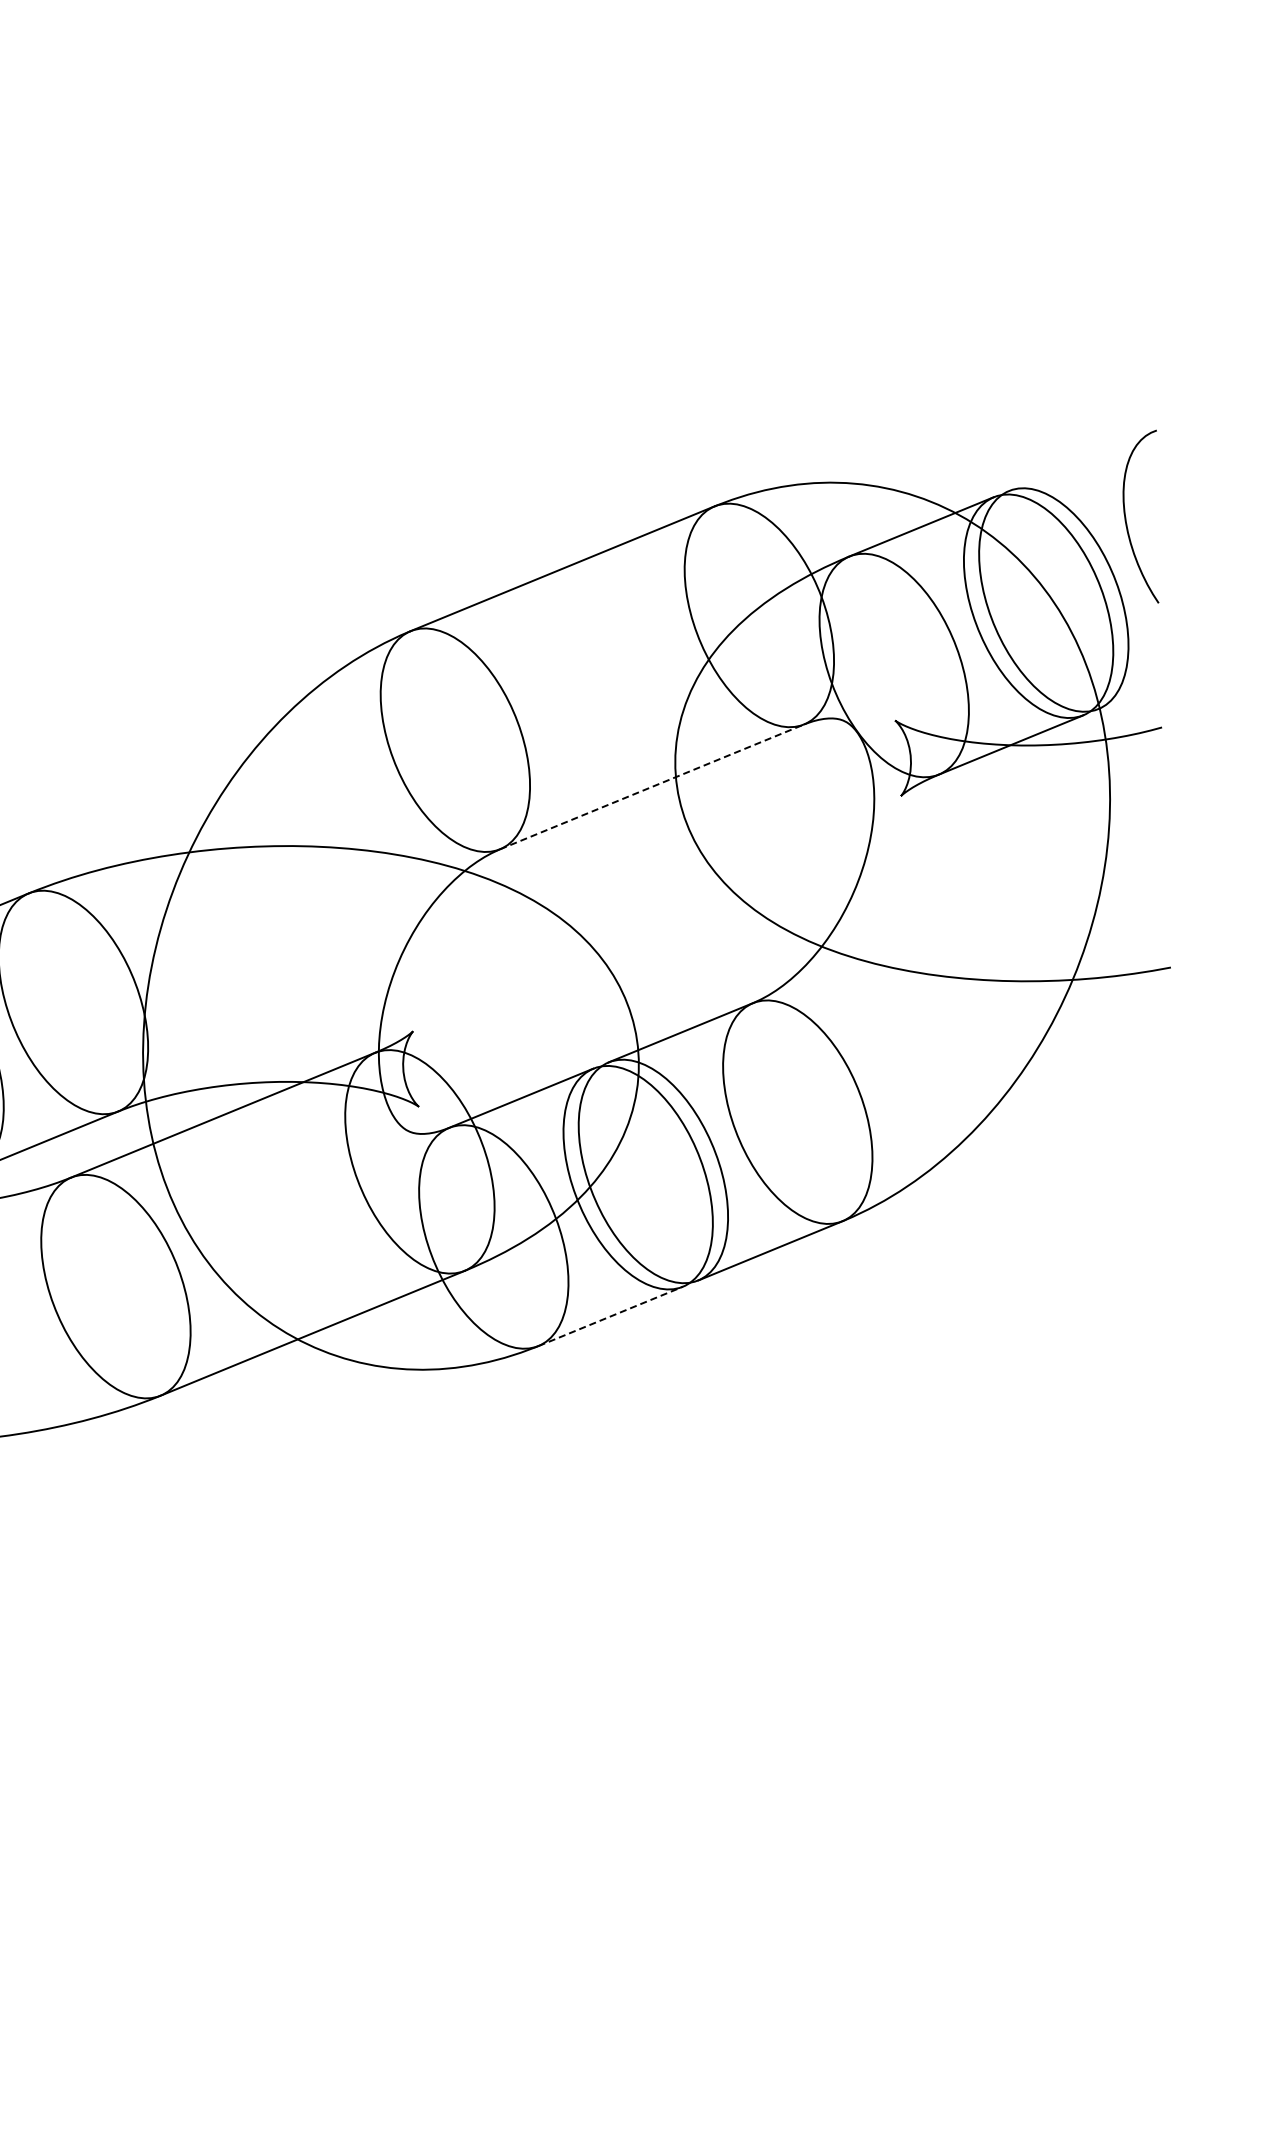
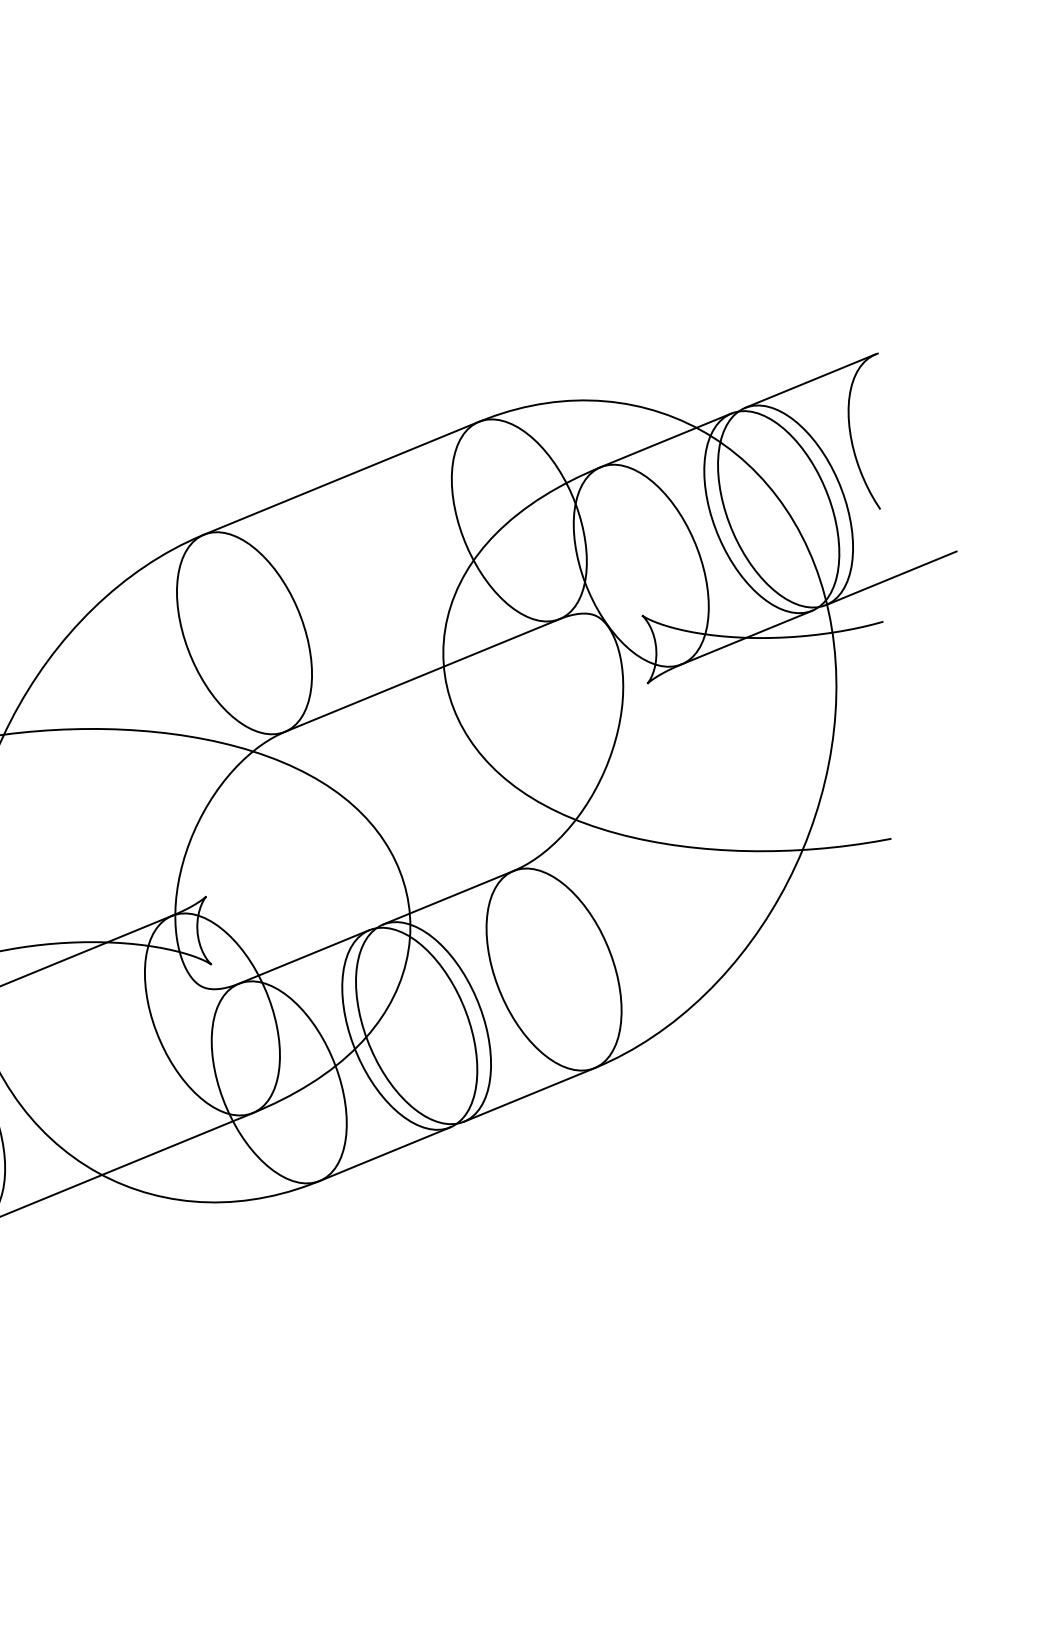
line: (1081, 460) -> (810, 380), added
line: (1170, 679) -> (891, 578), added
line: (652, 786) -> (422, 675), dashed -> solid
line: (611, 1316) -> (385, 1154), dashed -> solid

